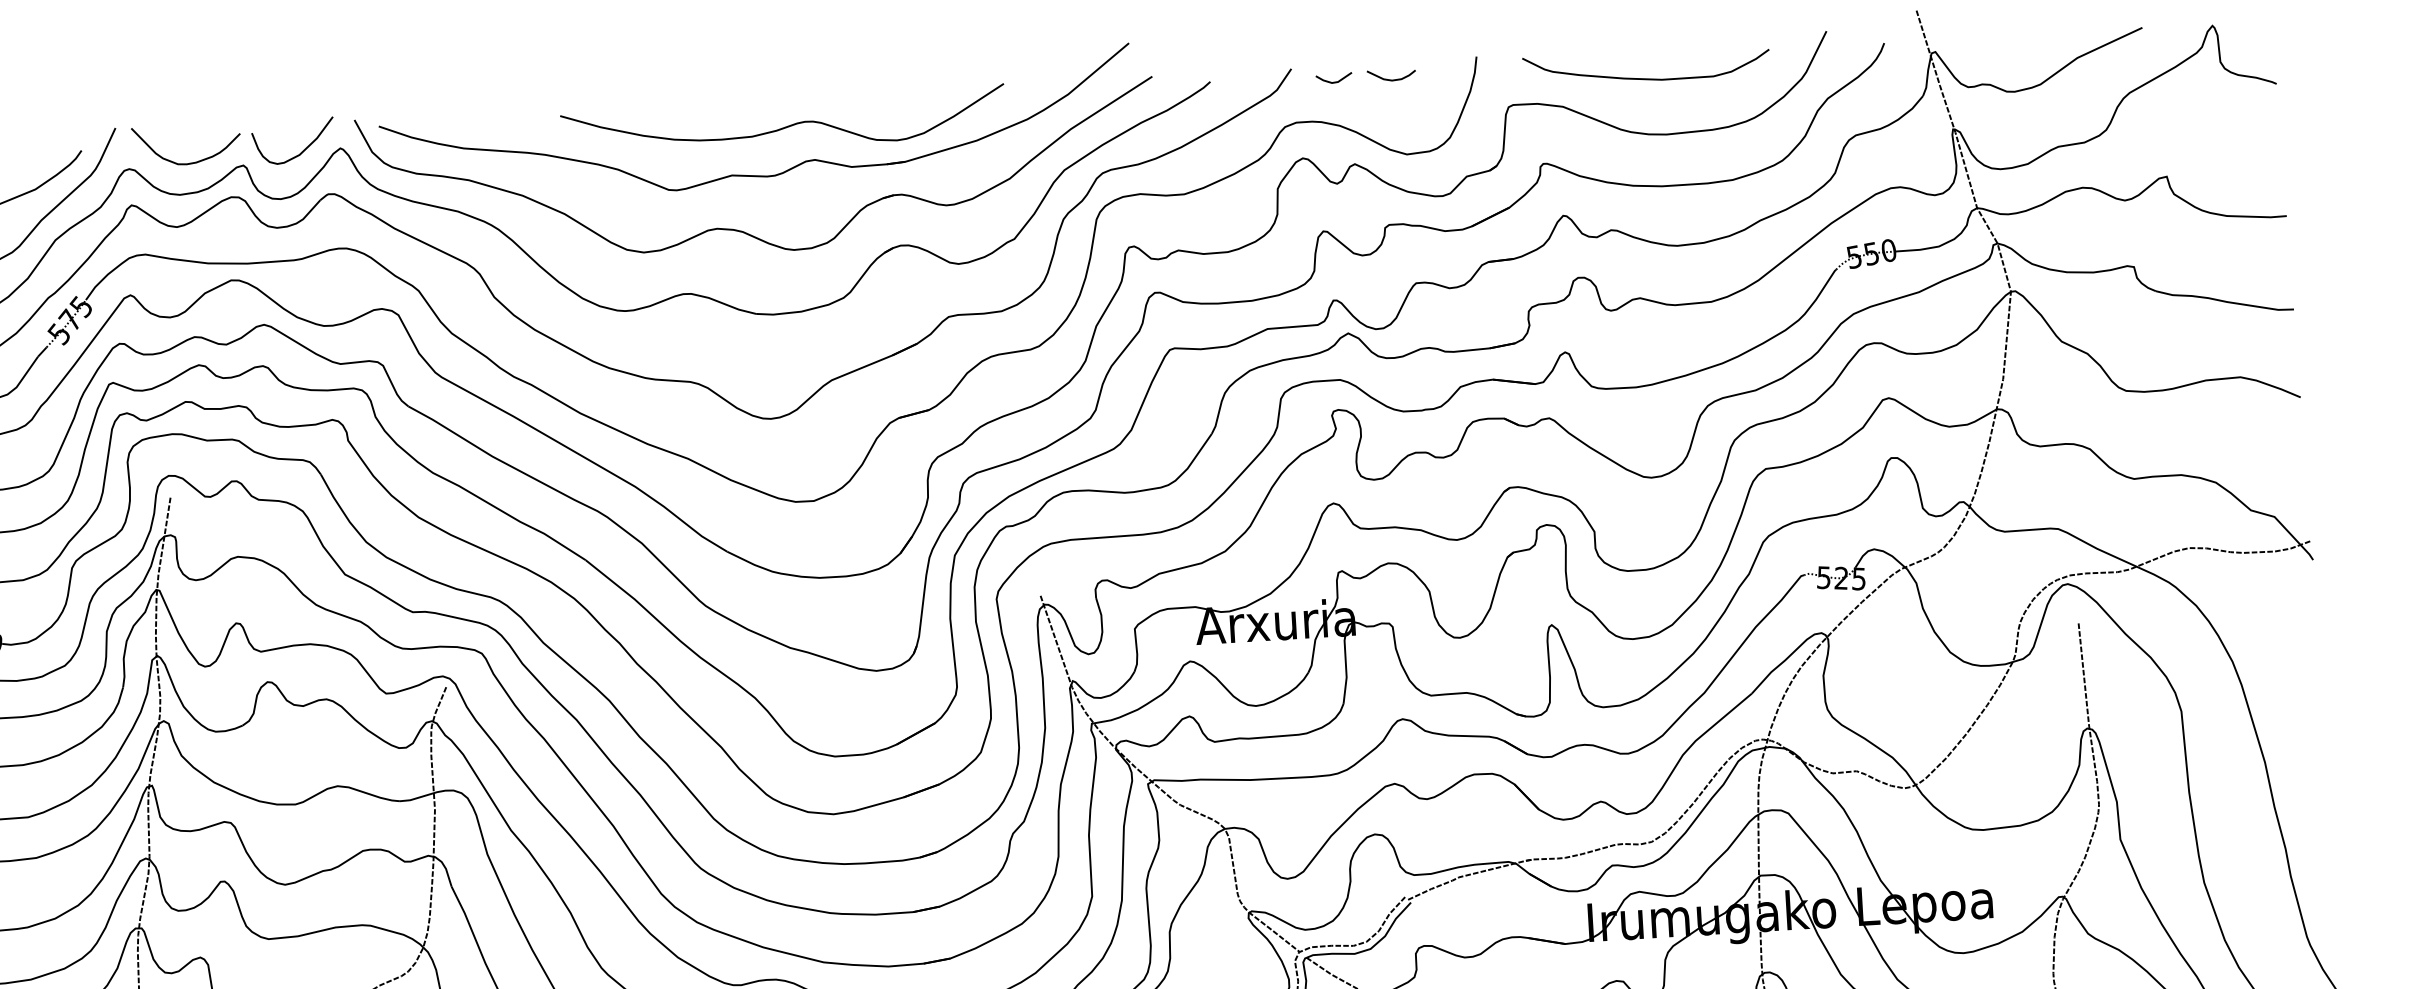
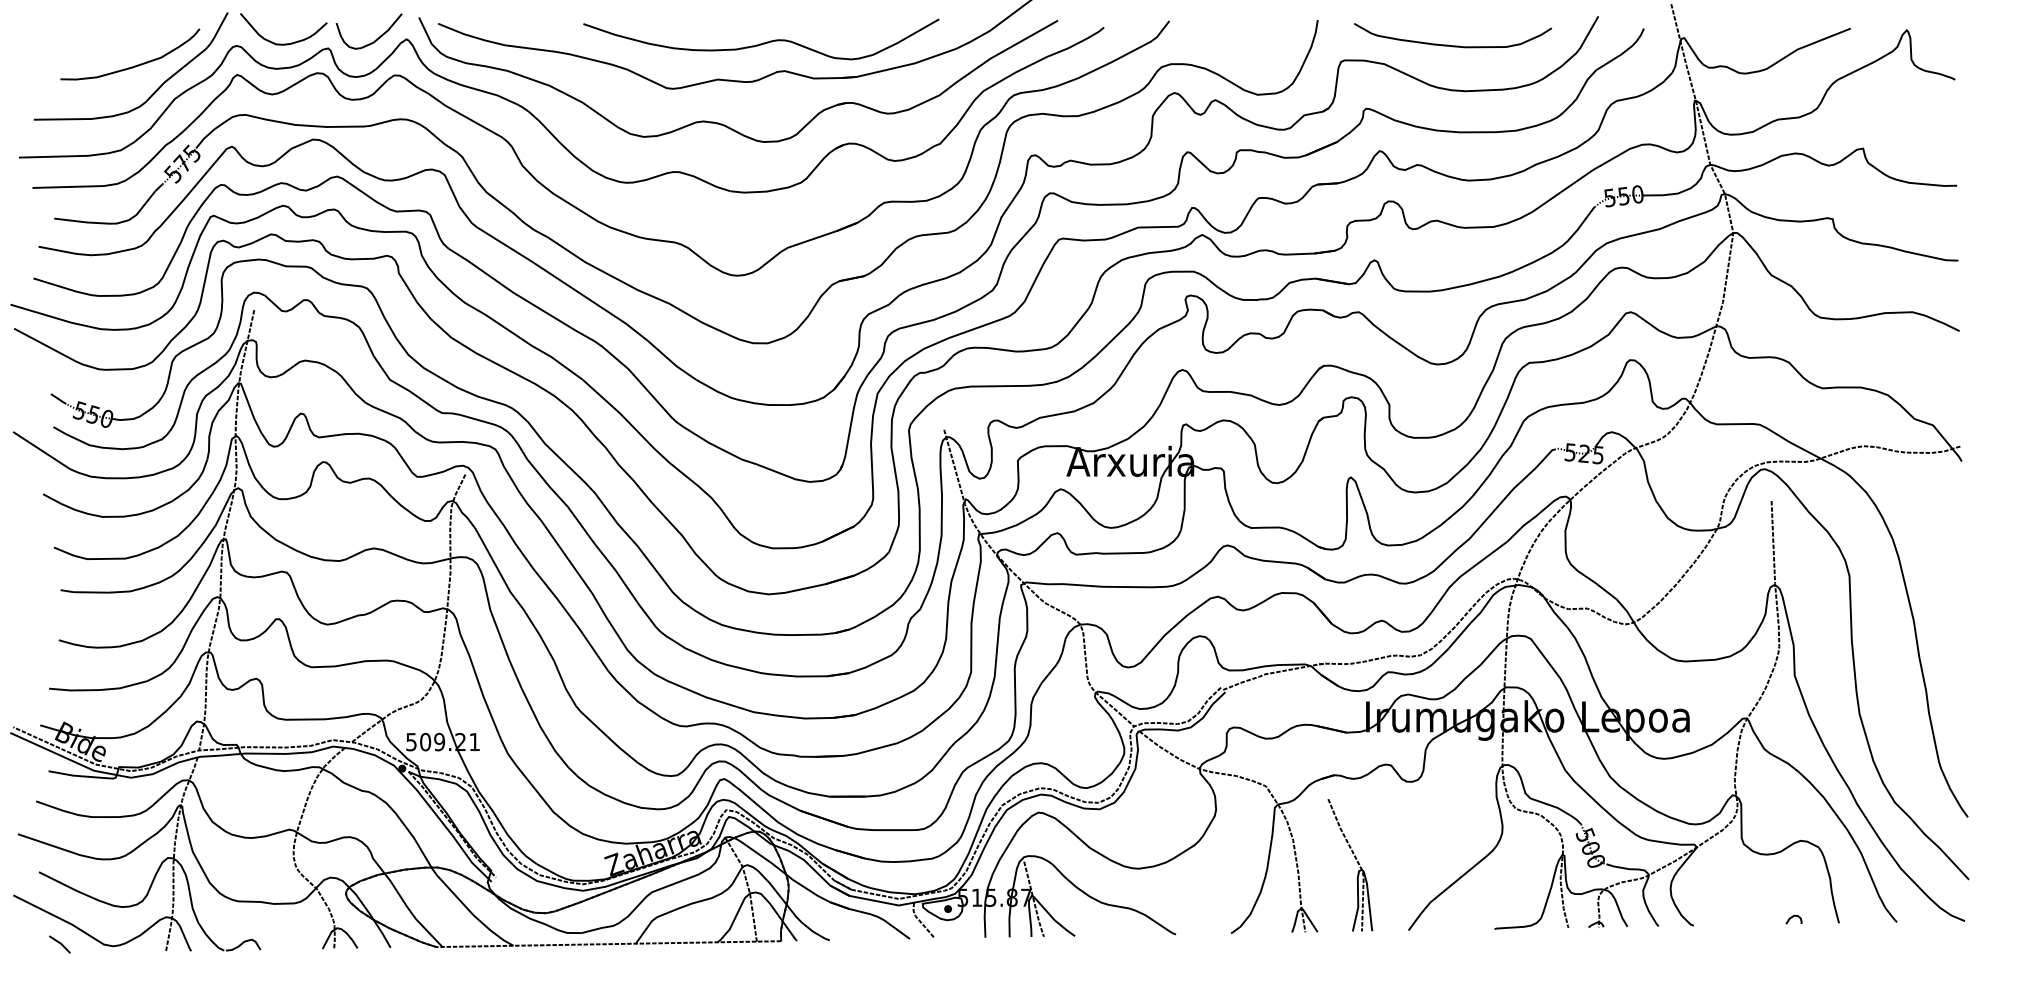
curve: (1389, 78) -> (1247, 33), removed
line: (1333, 82) -> (1202, 33), removed

